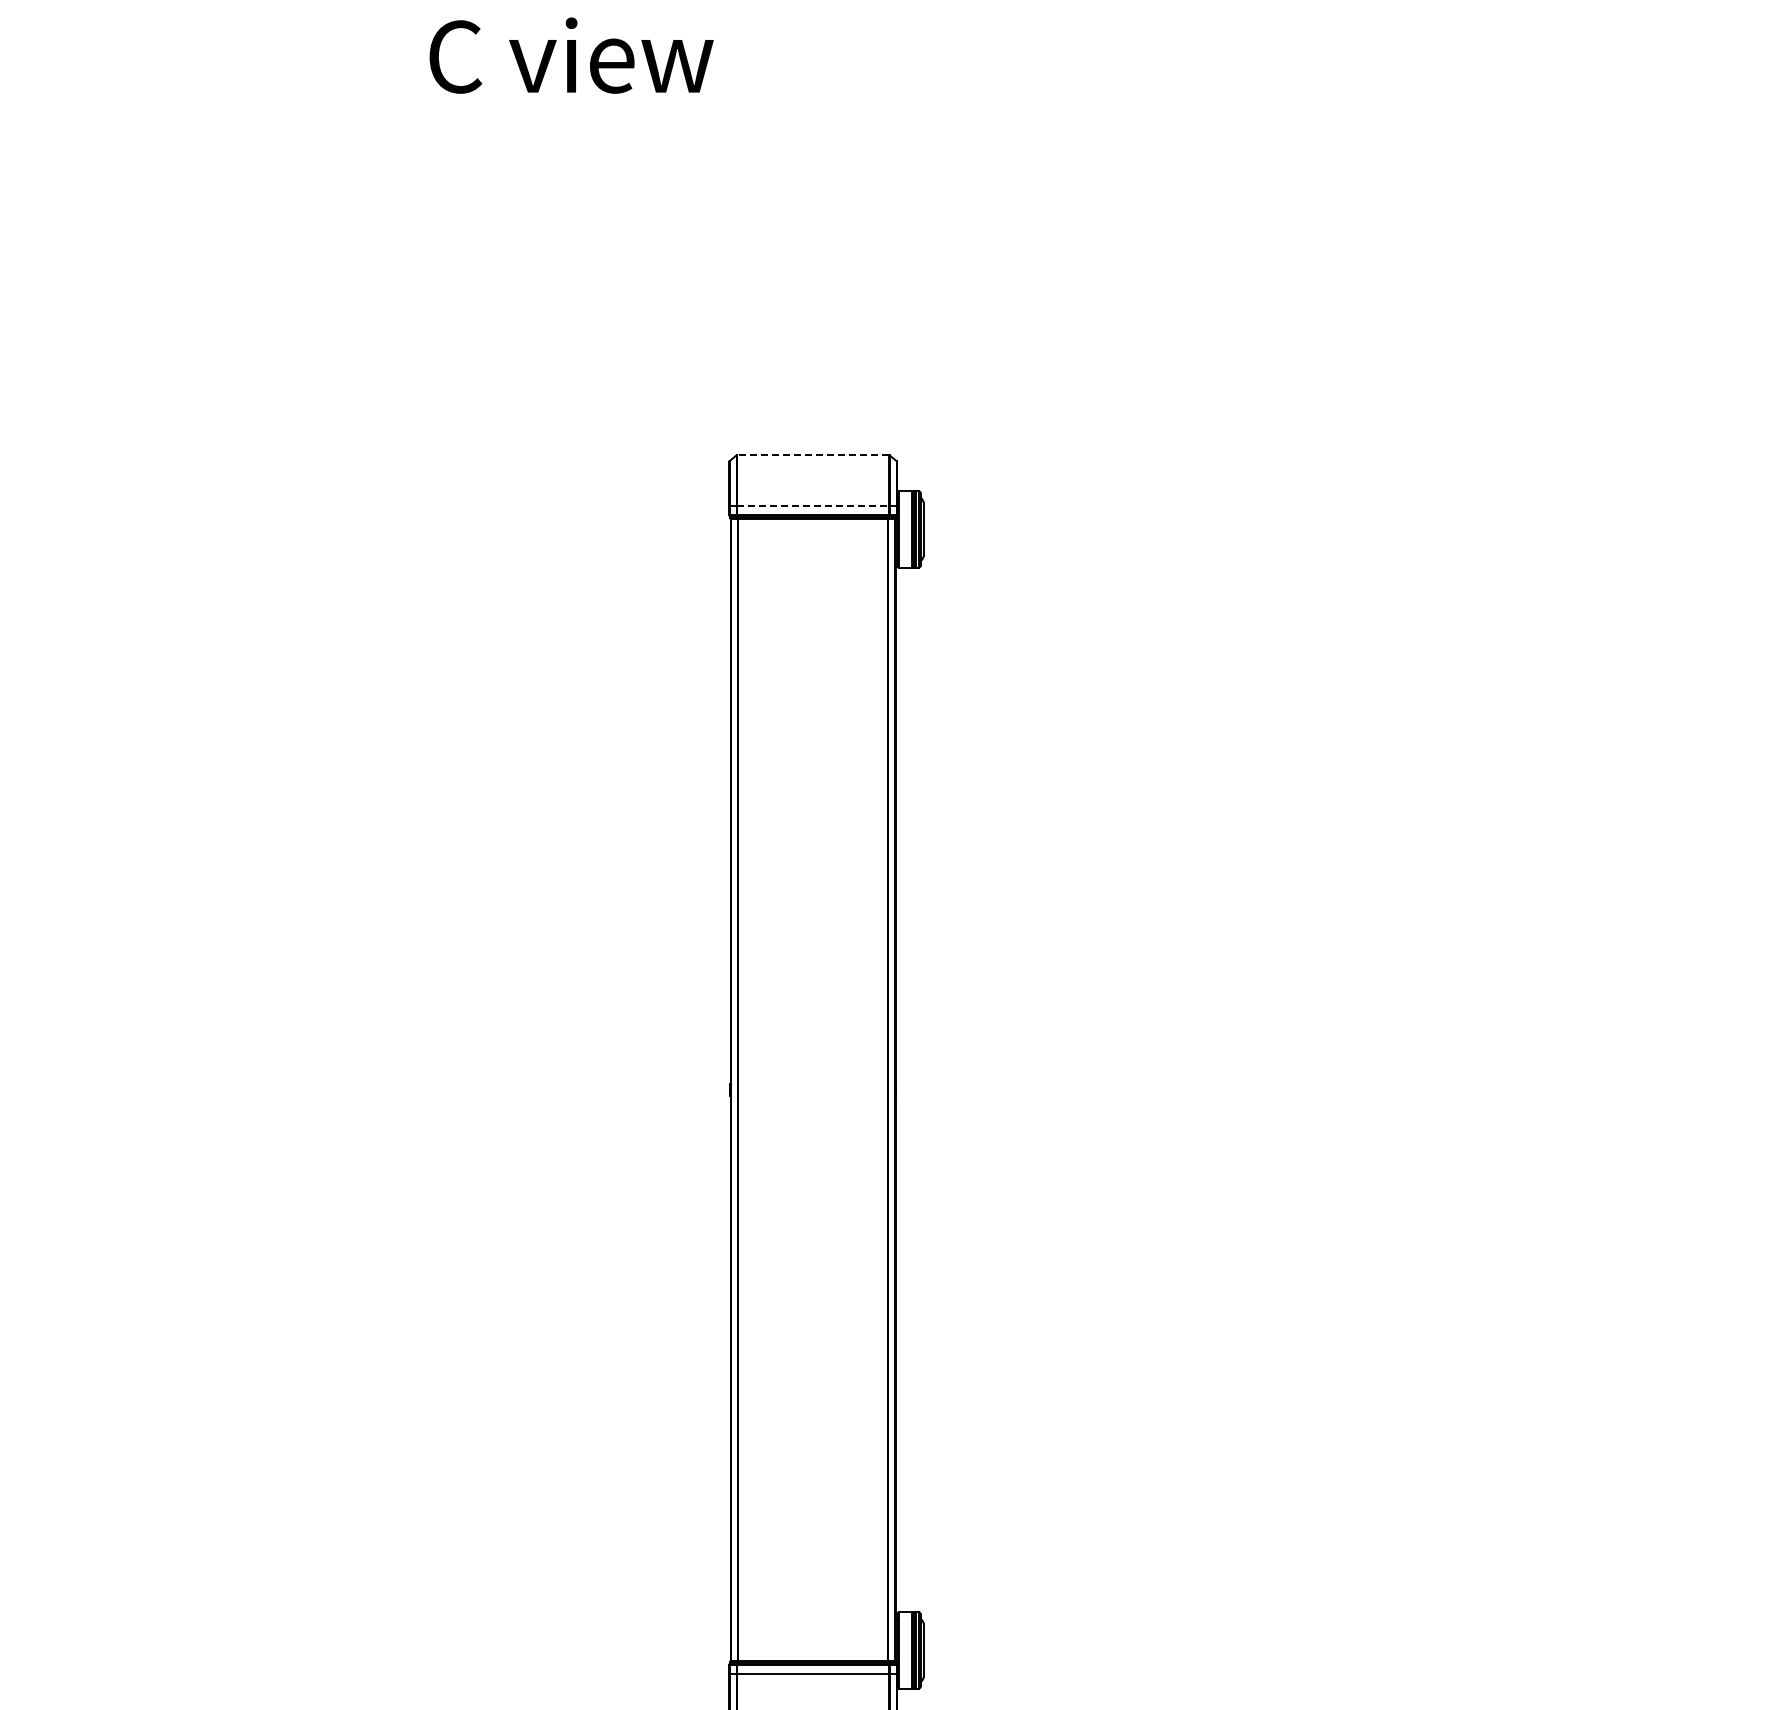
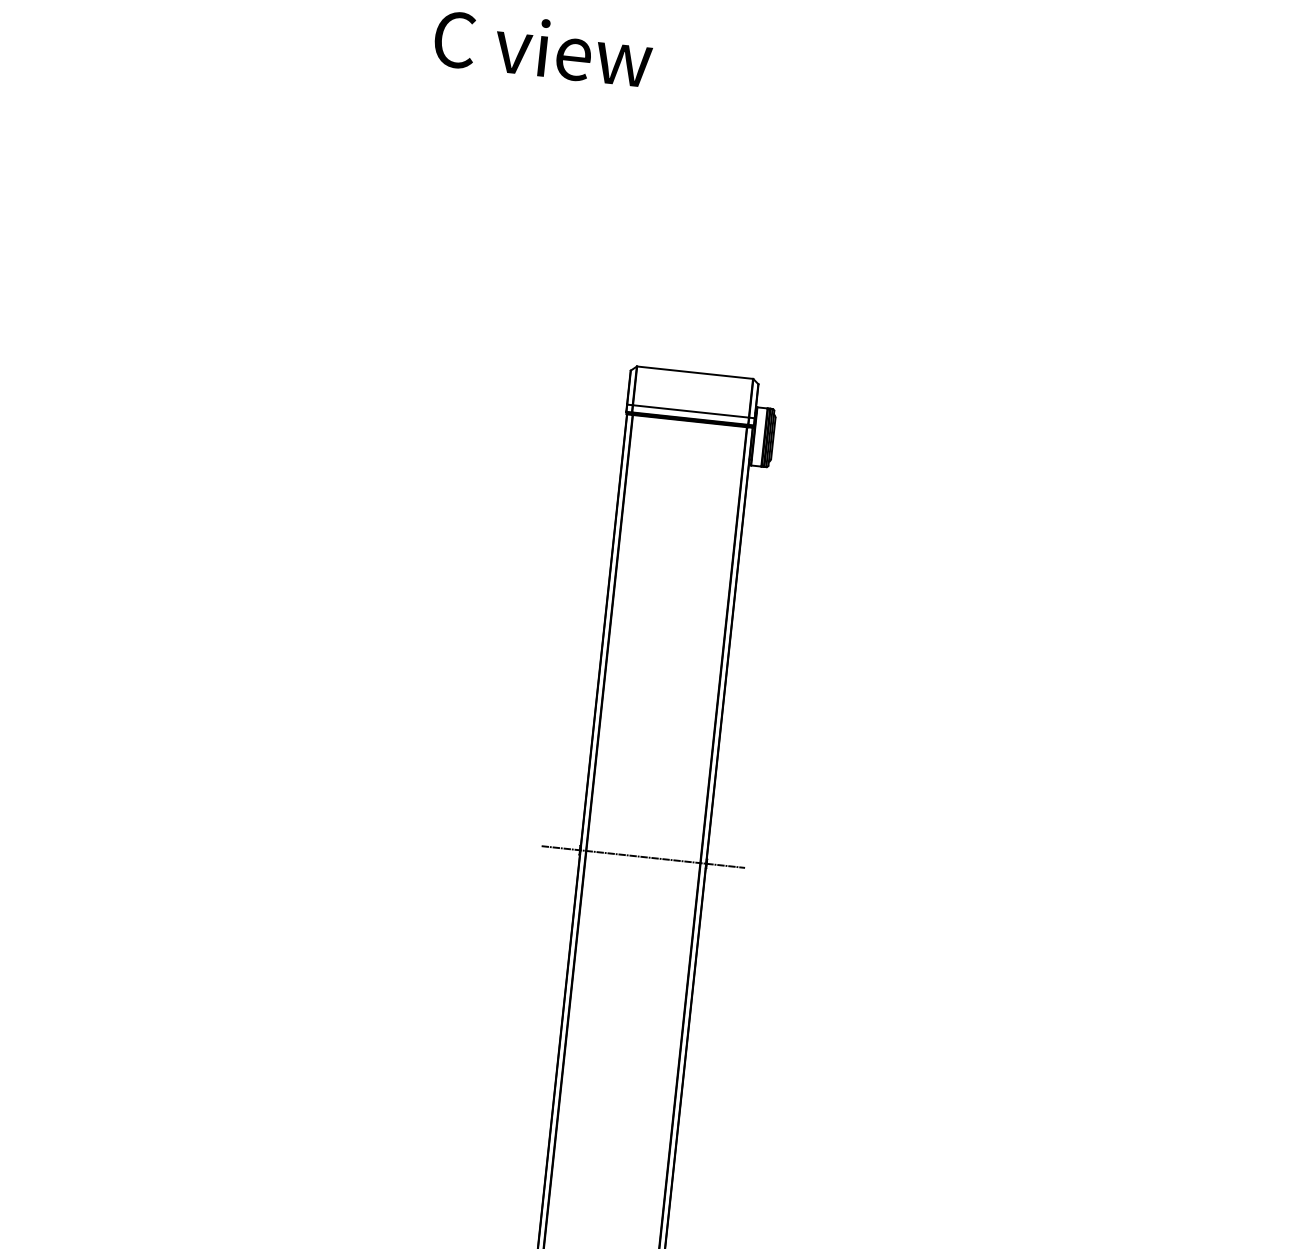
line: (813, 455) -> (695, 373), dashed -> solid
line: (813, 505) -> (691, 411), dashed -> solid
line: (812, 1089) -> (642, 856), added

